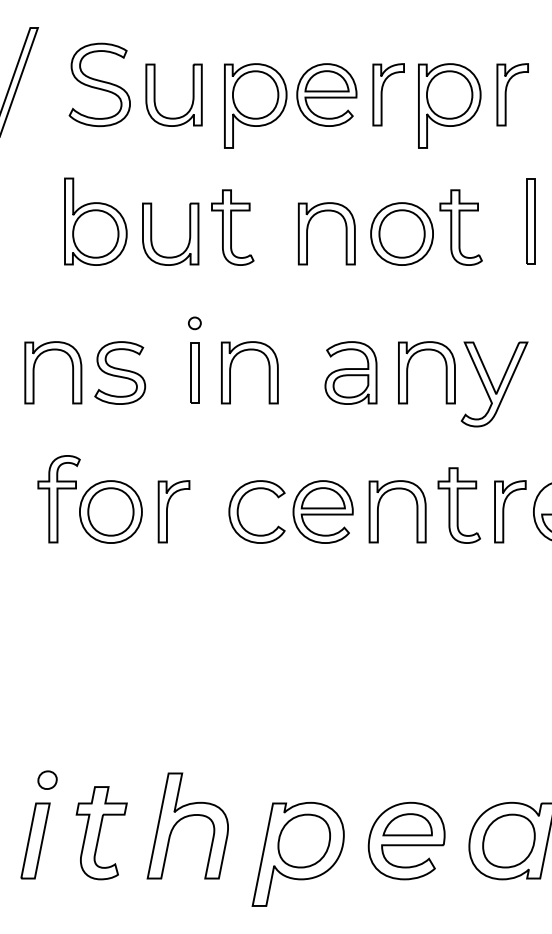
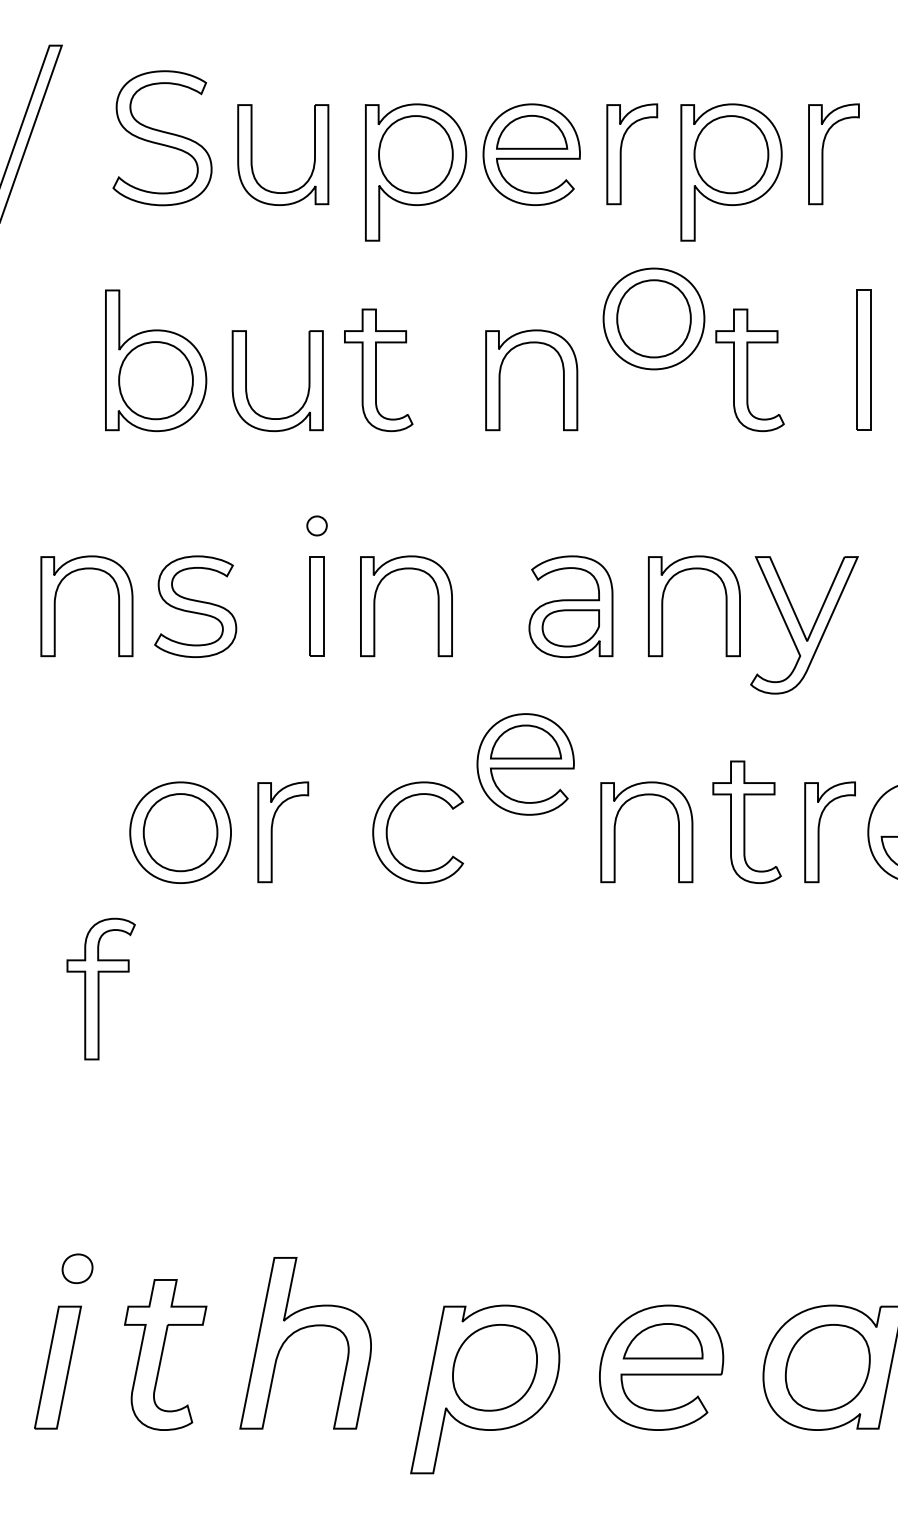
part: (401, 233) -> (653, 318), moved
part: (58, 499) -> (100, 989), moved
part: (322, 511) -> (524, 763), moved

